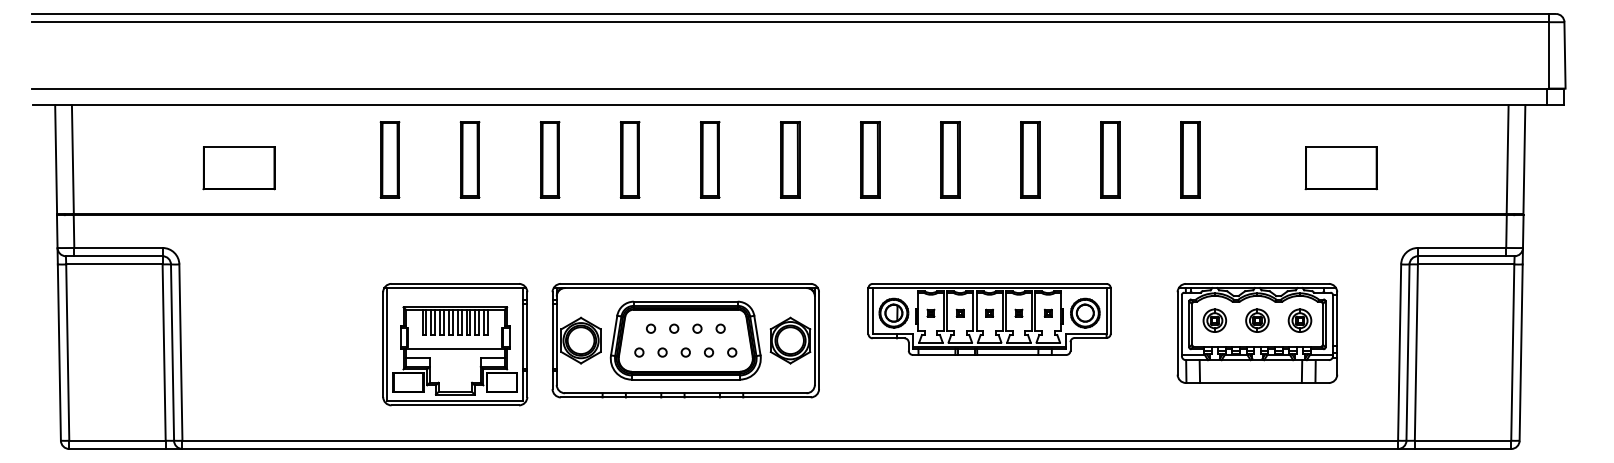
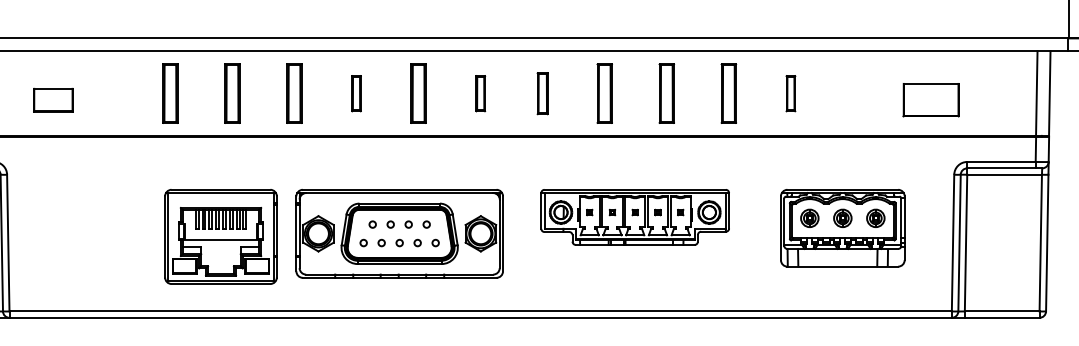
part: (629, 159) -> (356, 93), size x0.6
part: (790, 159) -> (480, 93), size x0.6
part: (870, 159) -> (542, 93), size x0.7
part: (1190, 159) -> (790, 93), size x0.6
part: (238, 168) -> (52, 100), size x0.7
part: (1340, 168) -> (930, 100), moved

